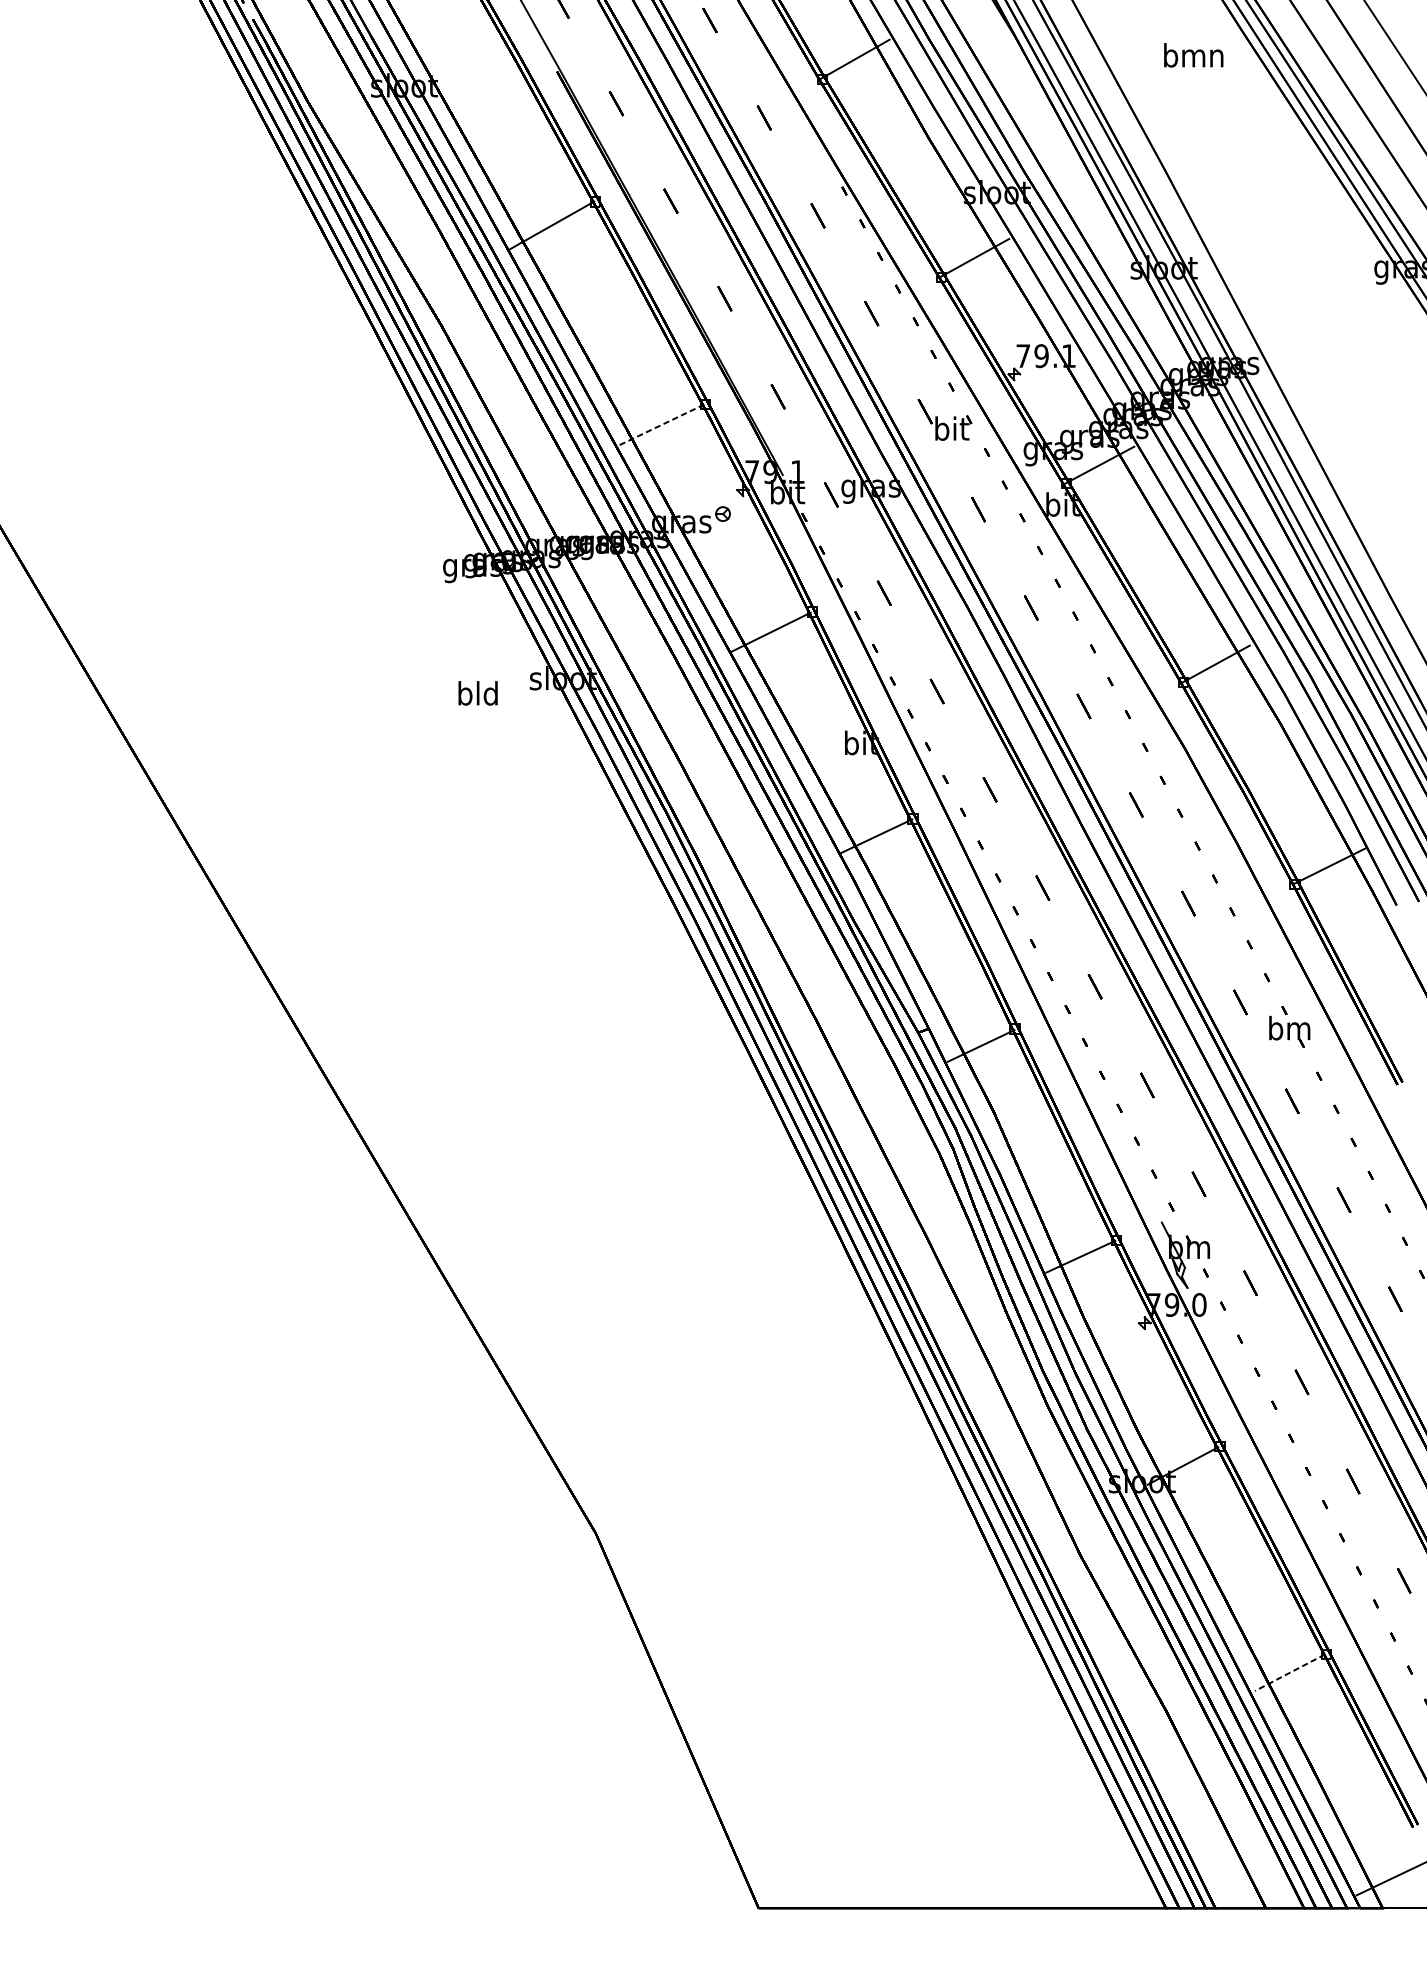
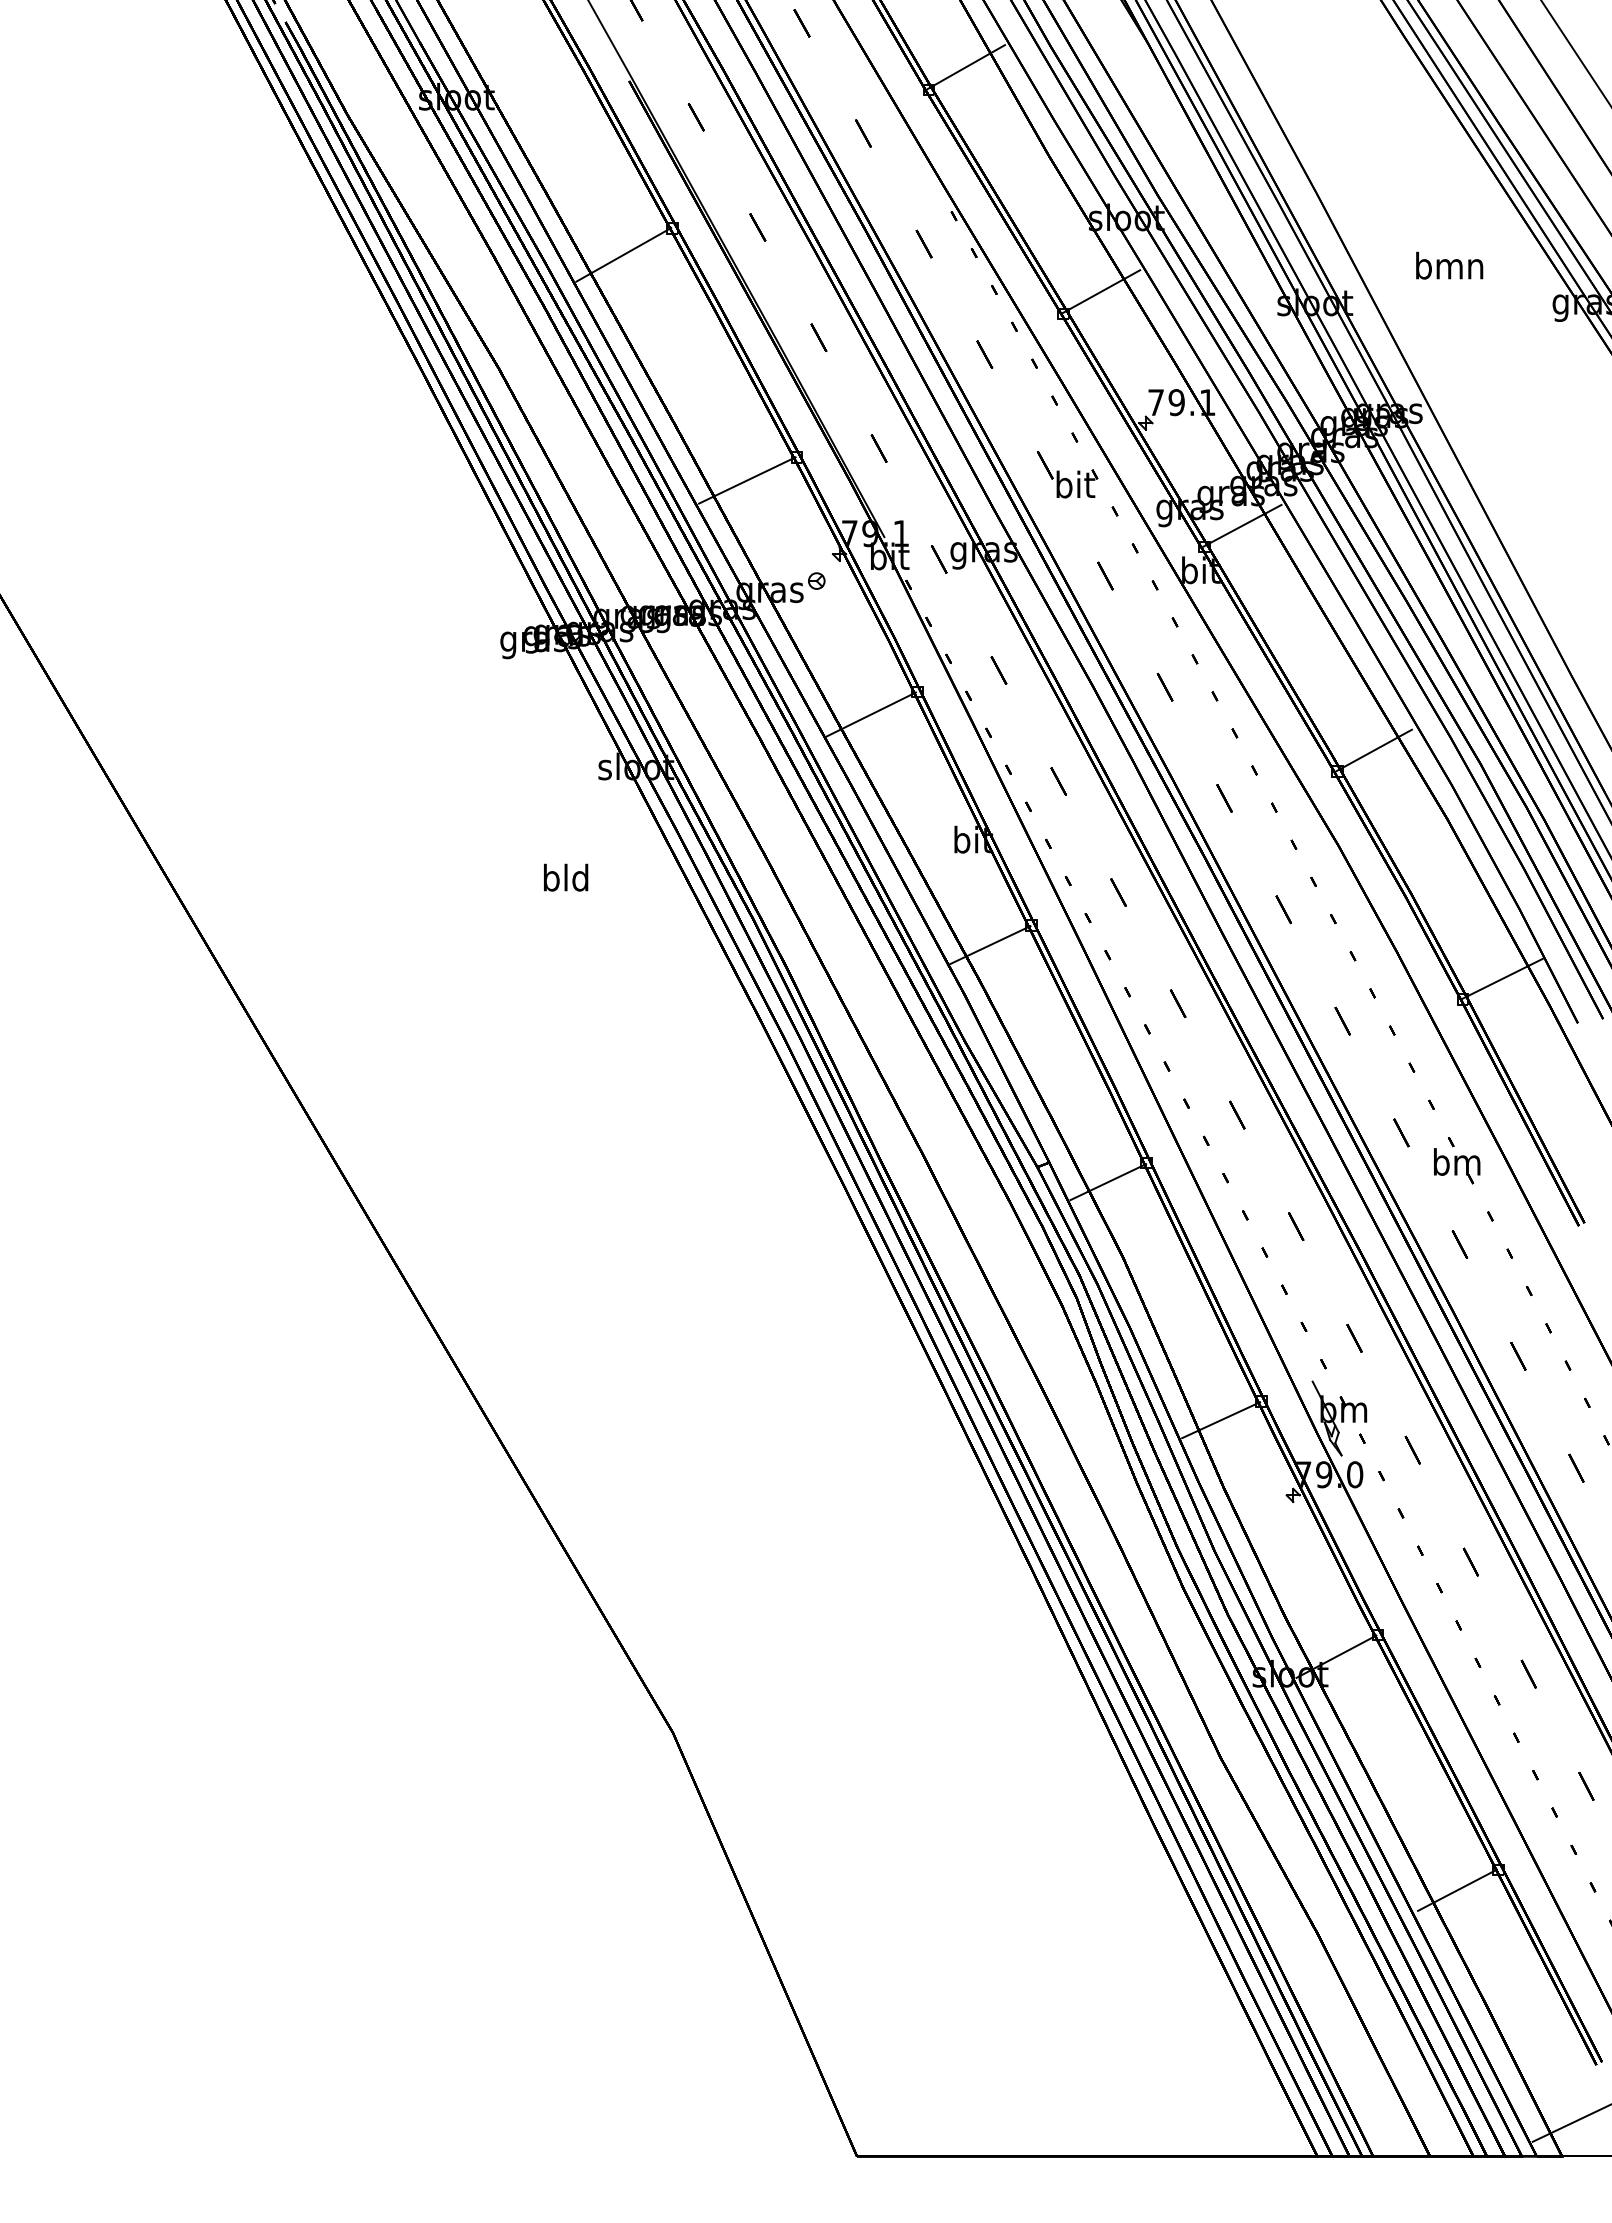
text: (1193, 55) -> (1449, 265), moved
line: (661, 425) -> (747, 480), dashed -> solid
text: (478, 693) -> (566, 877), moved
line: (1290, 1672) -> (1457, 1890), dashed -> solid

